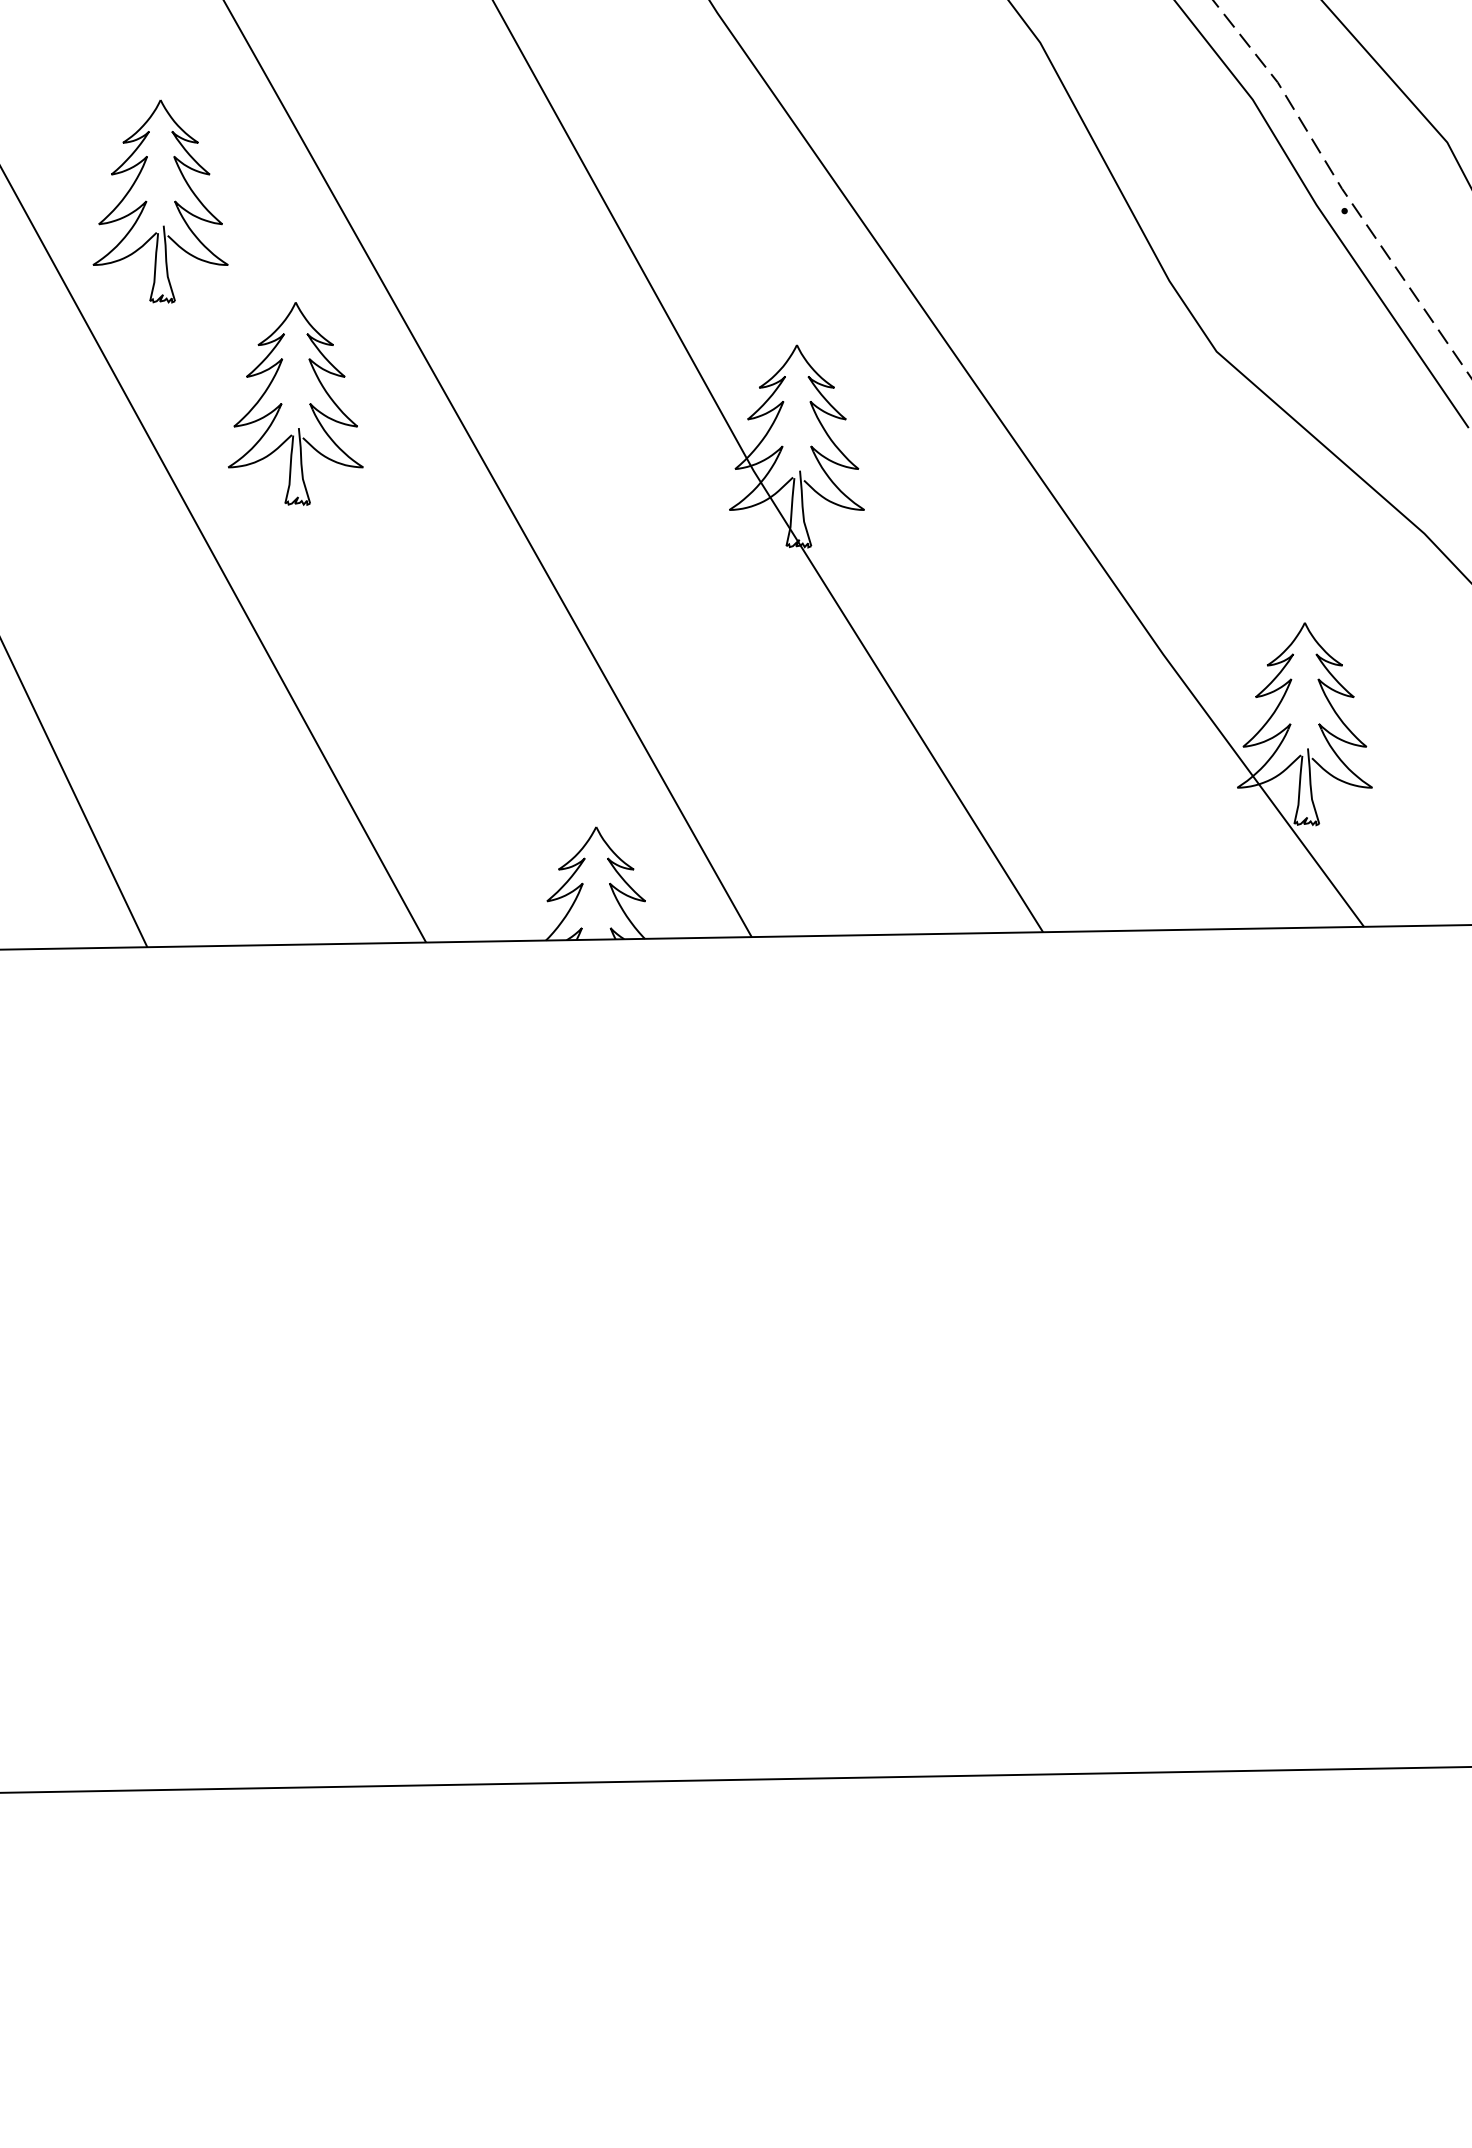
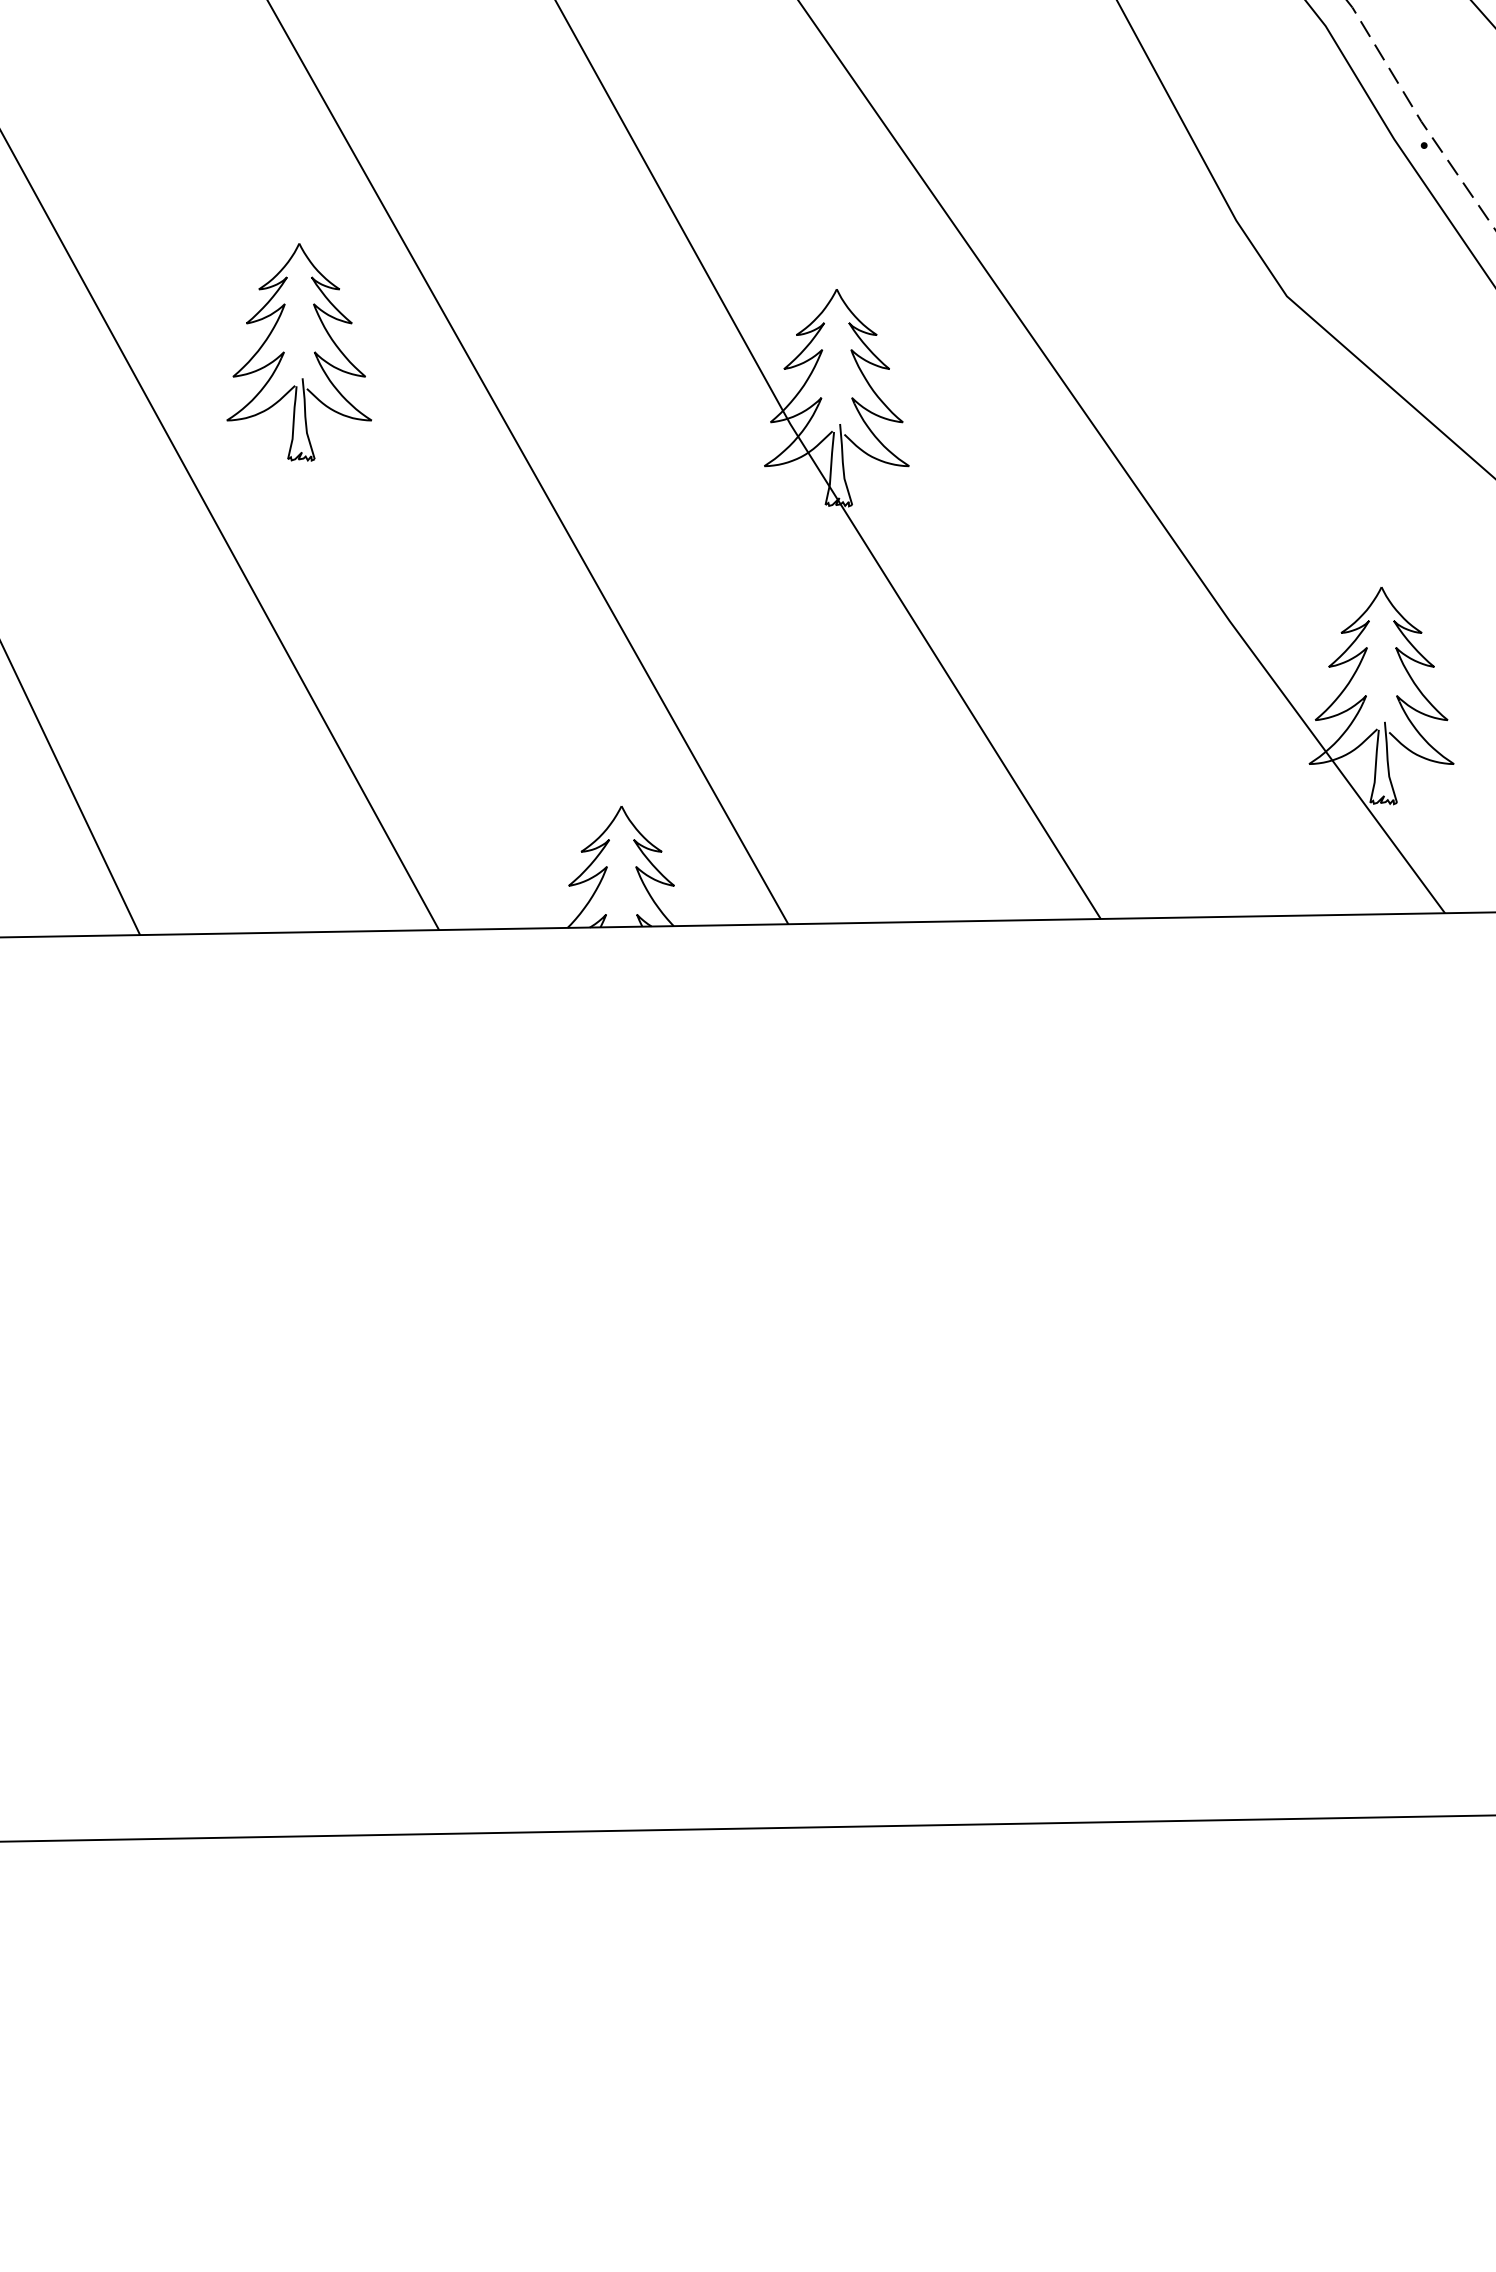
part: (147, 201) -> (140, 135), removed

